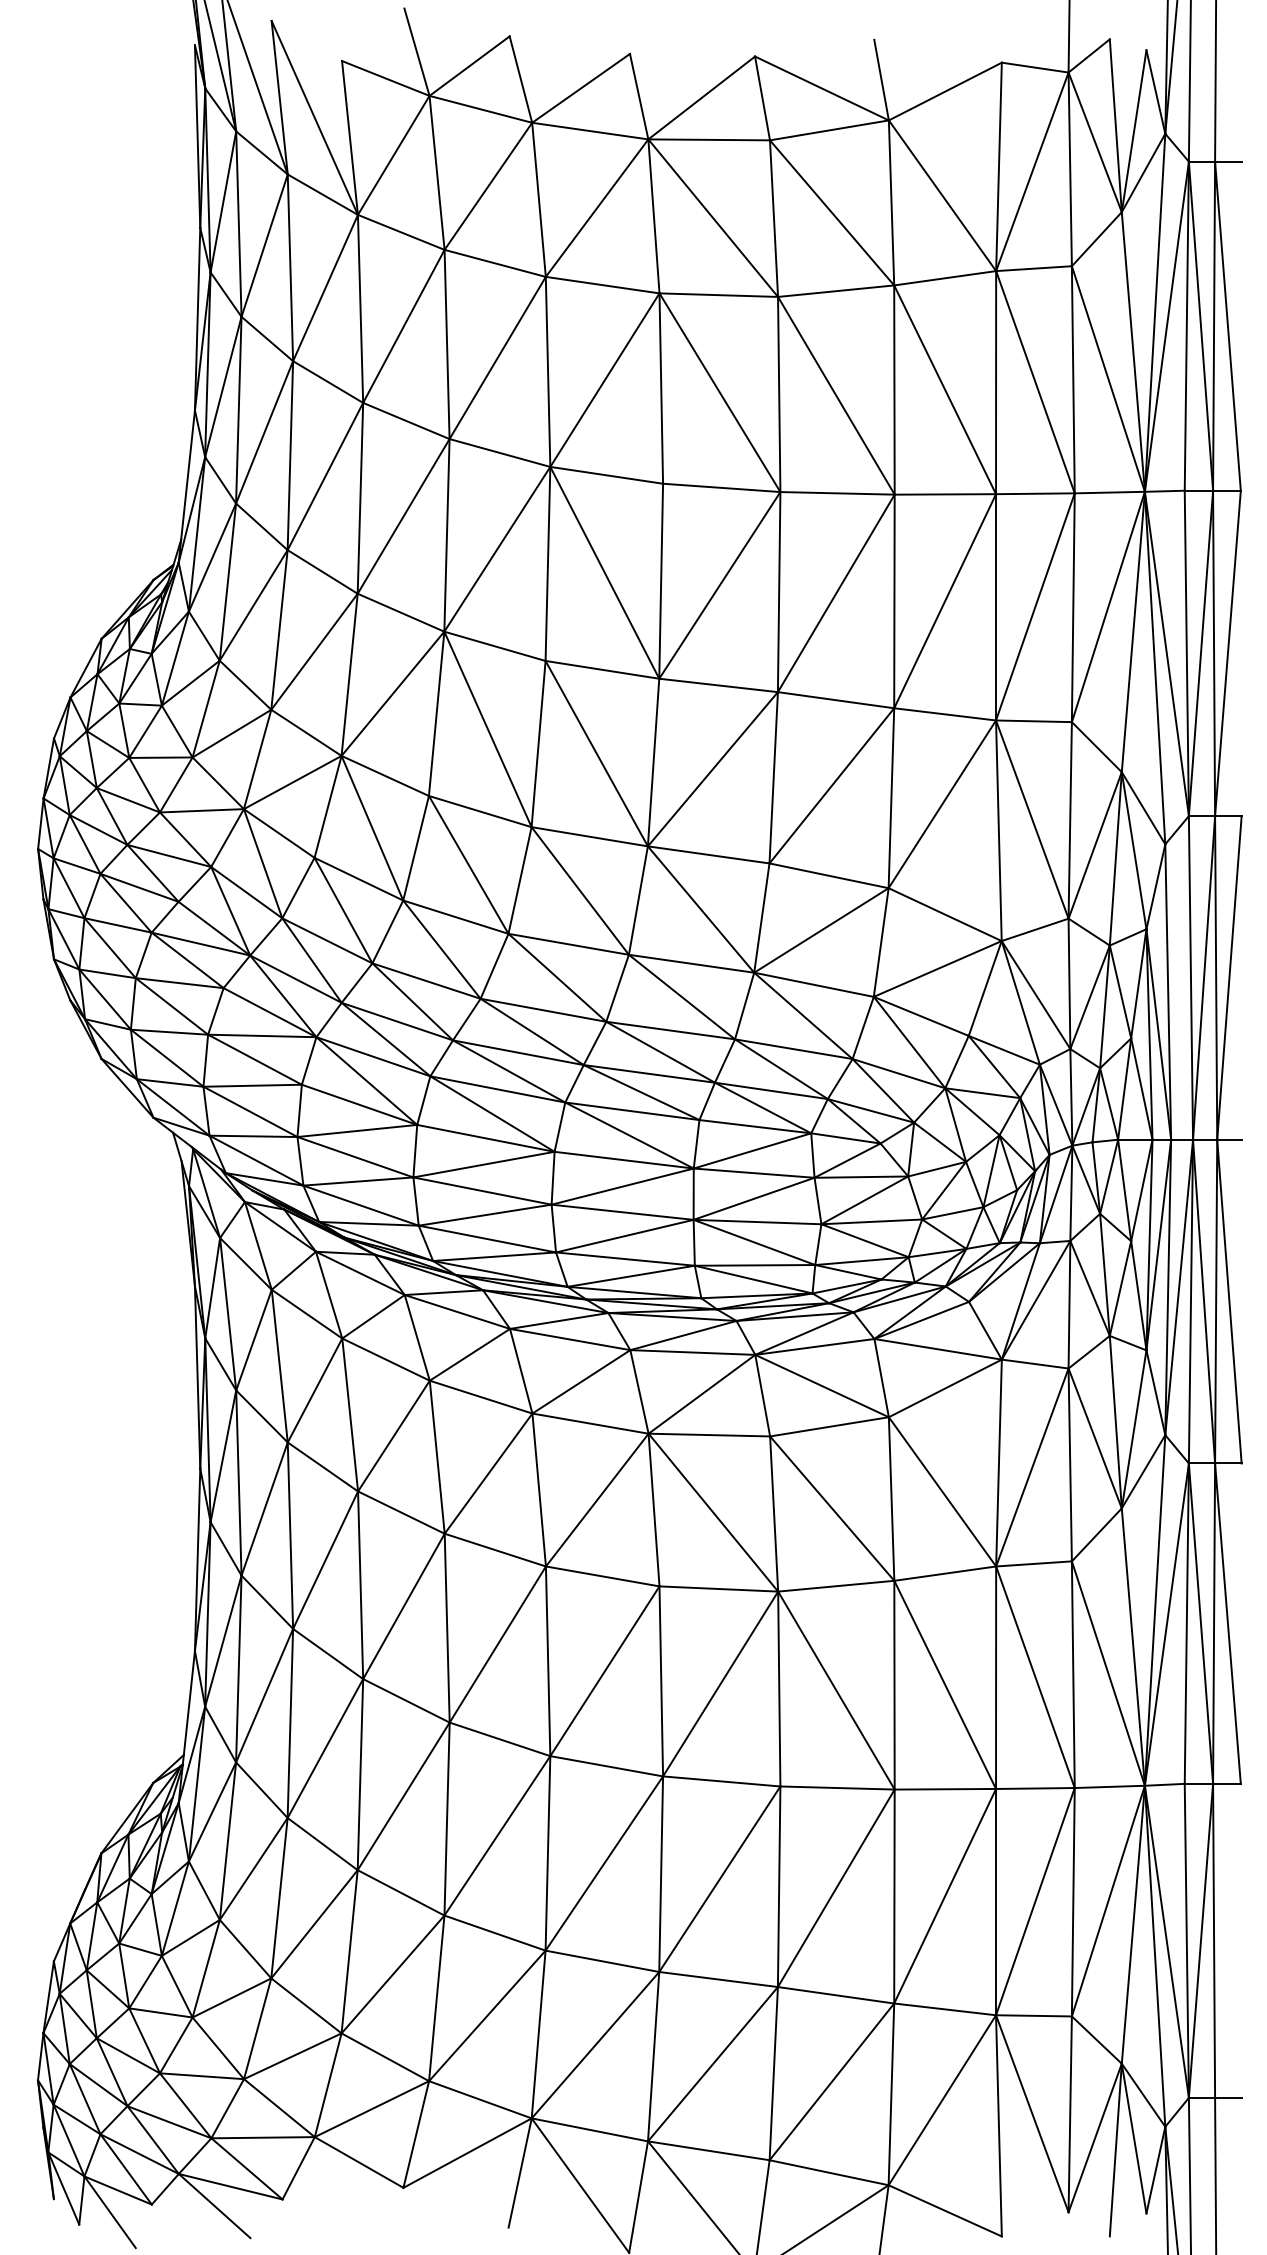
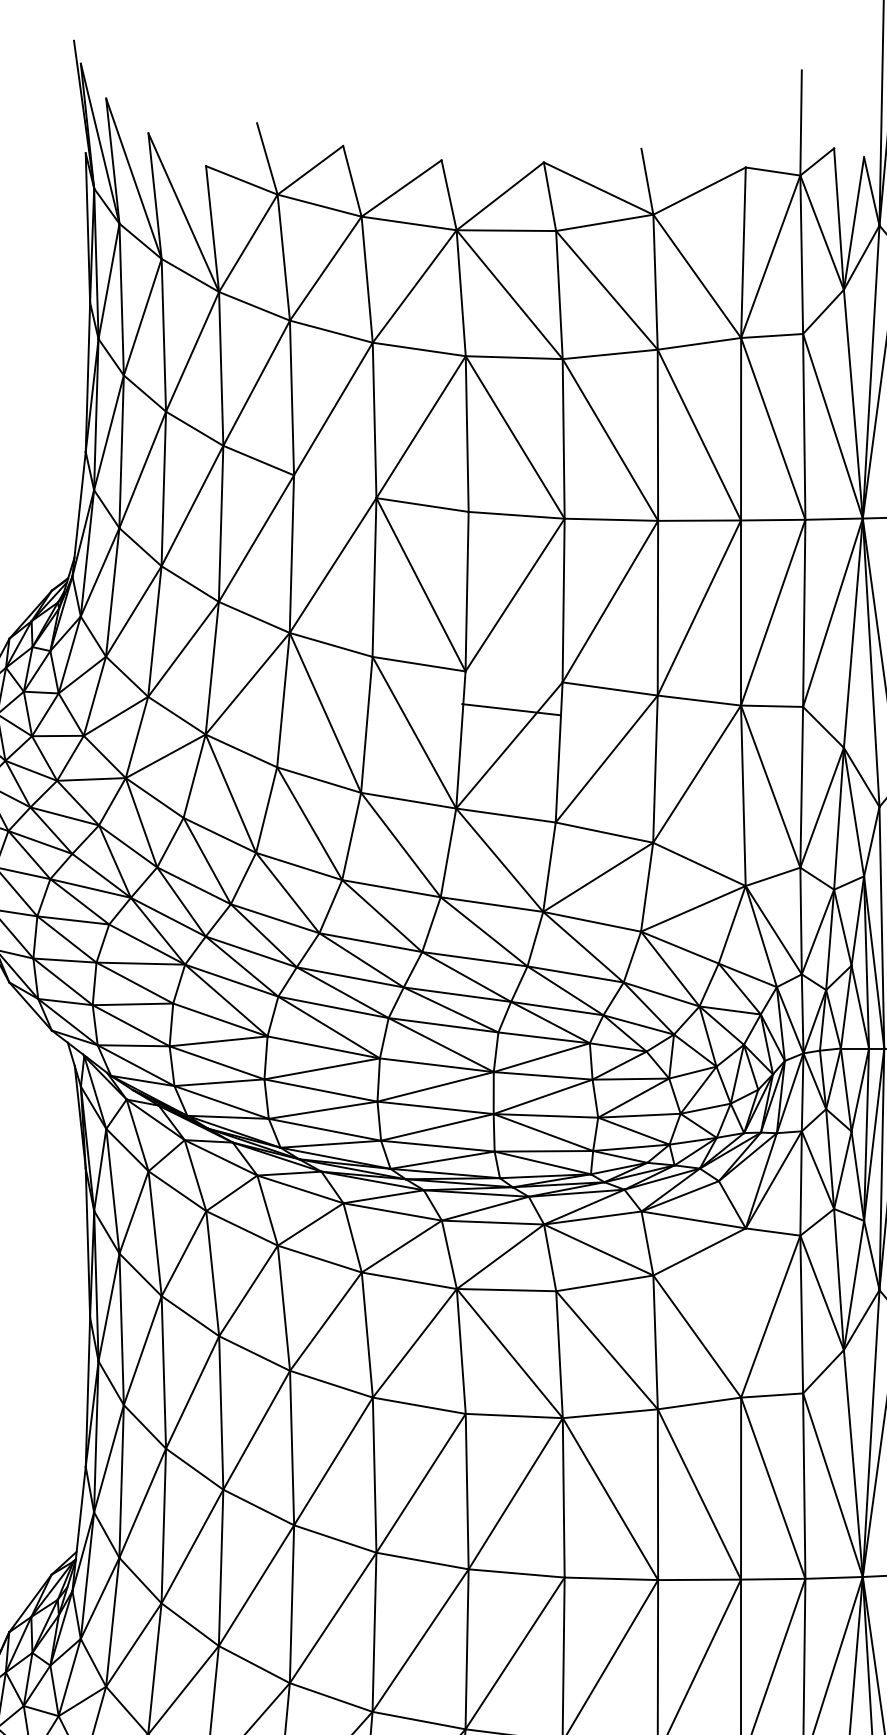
line: (499, 452) -> (334, 486), removed
line: (718, 685) -> (510, 709), moved
line: (998, 1462) -> (743, 1312), removed

